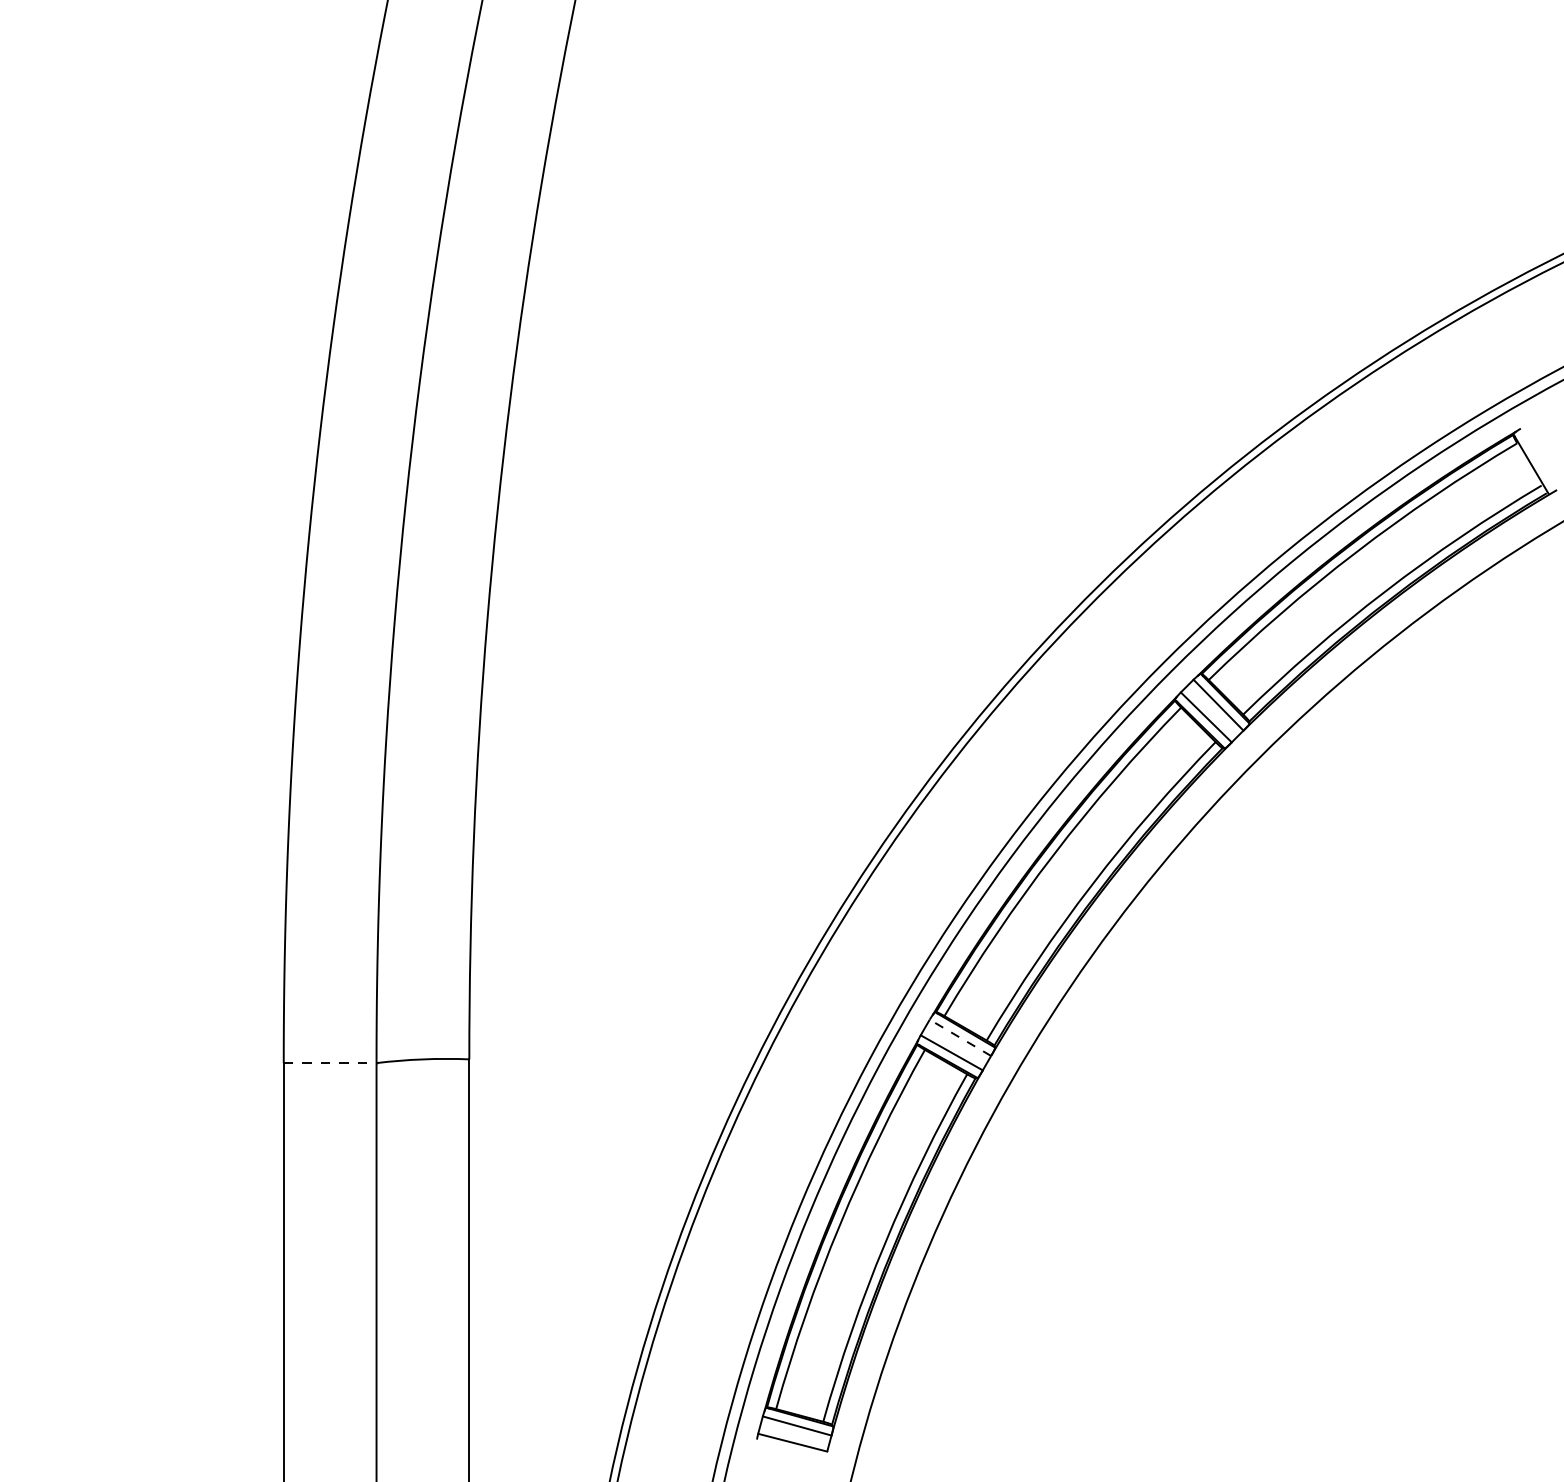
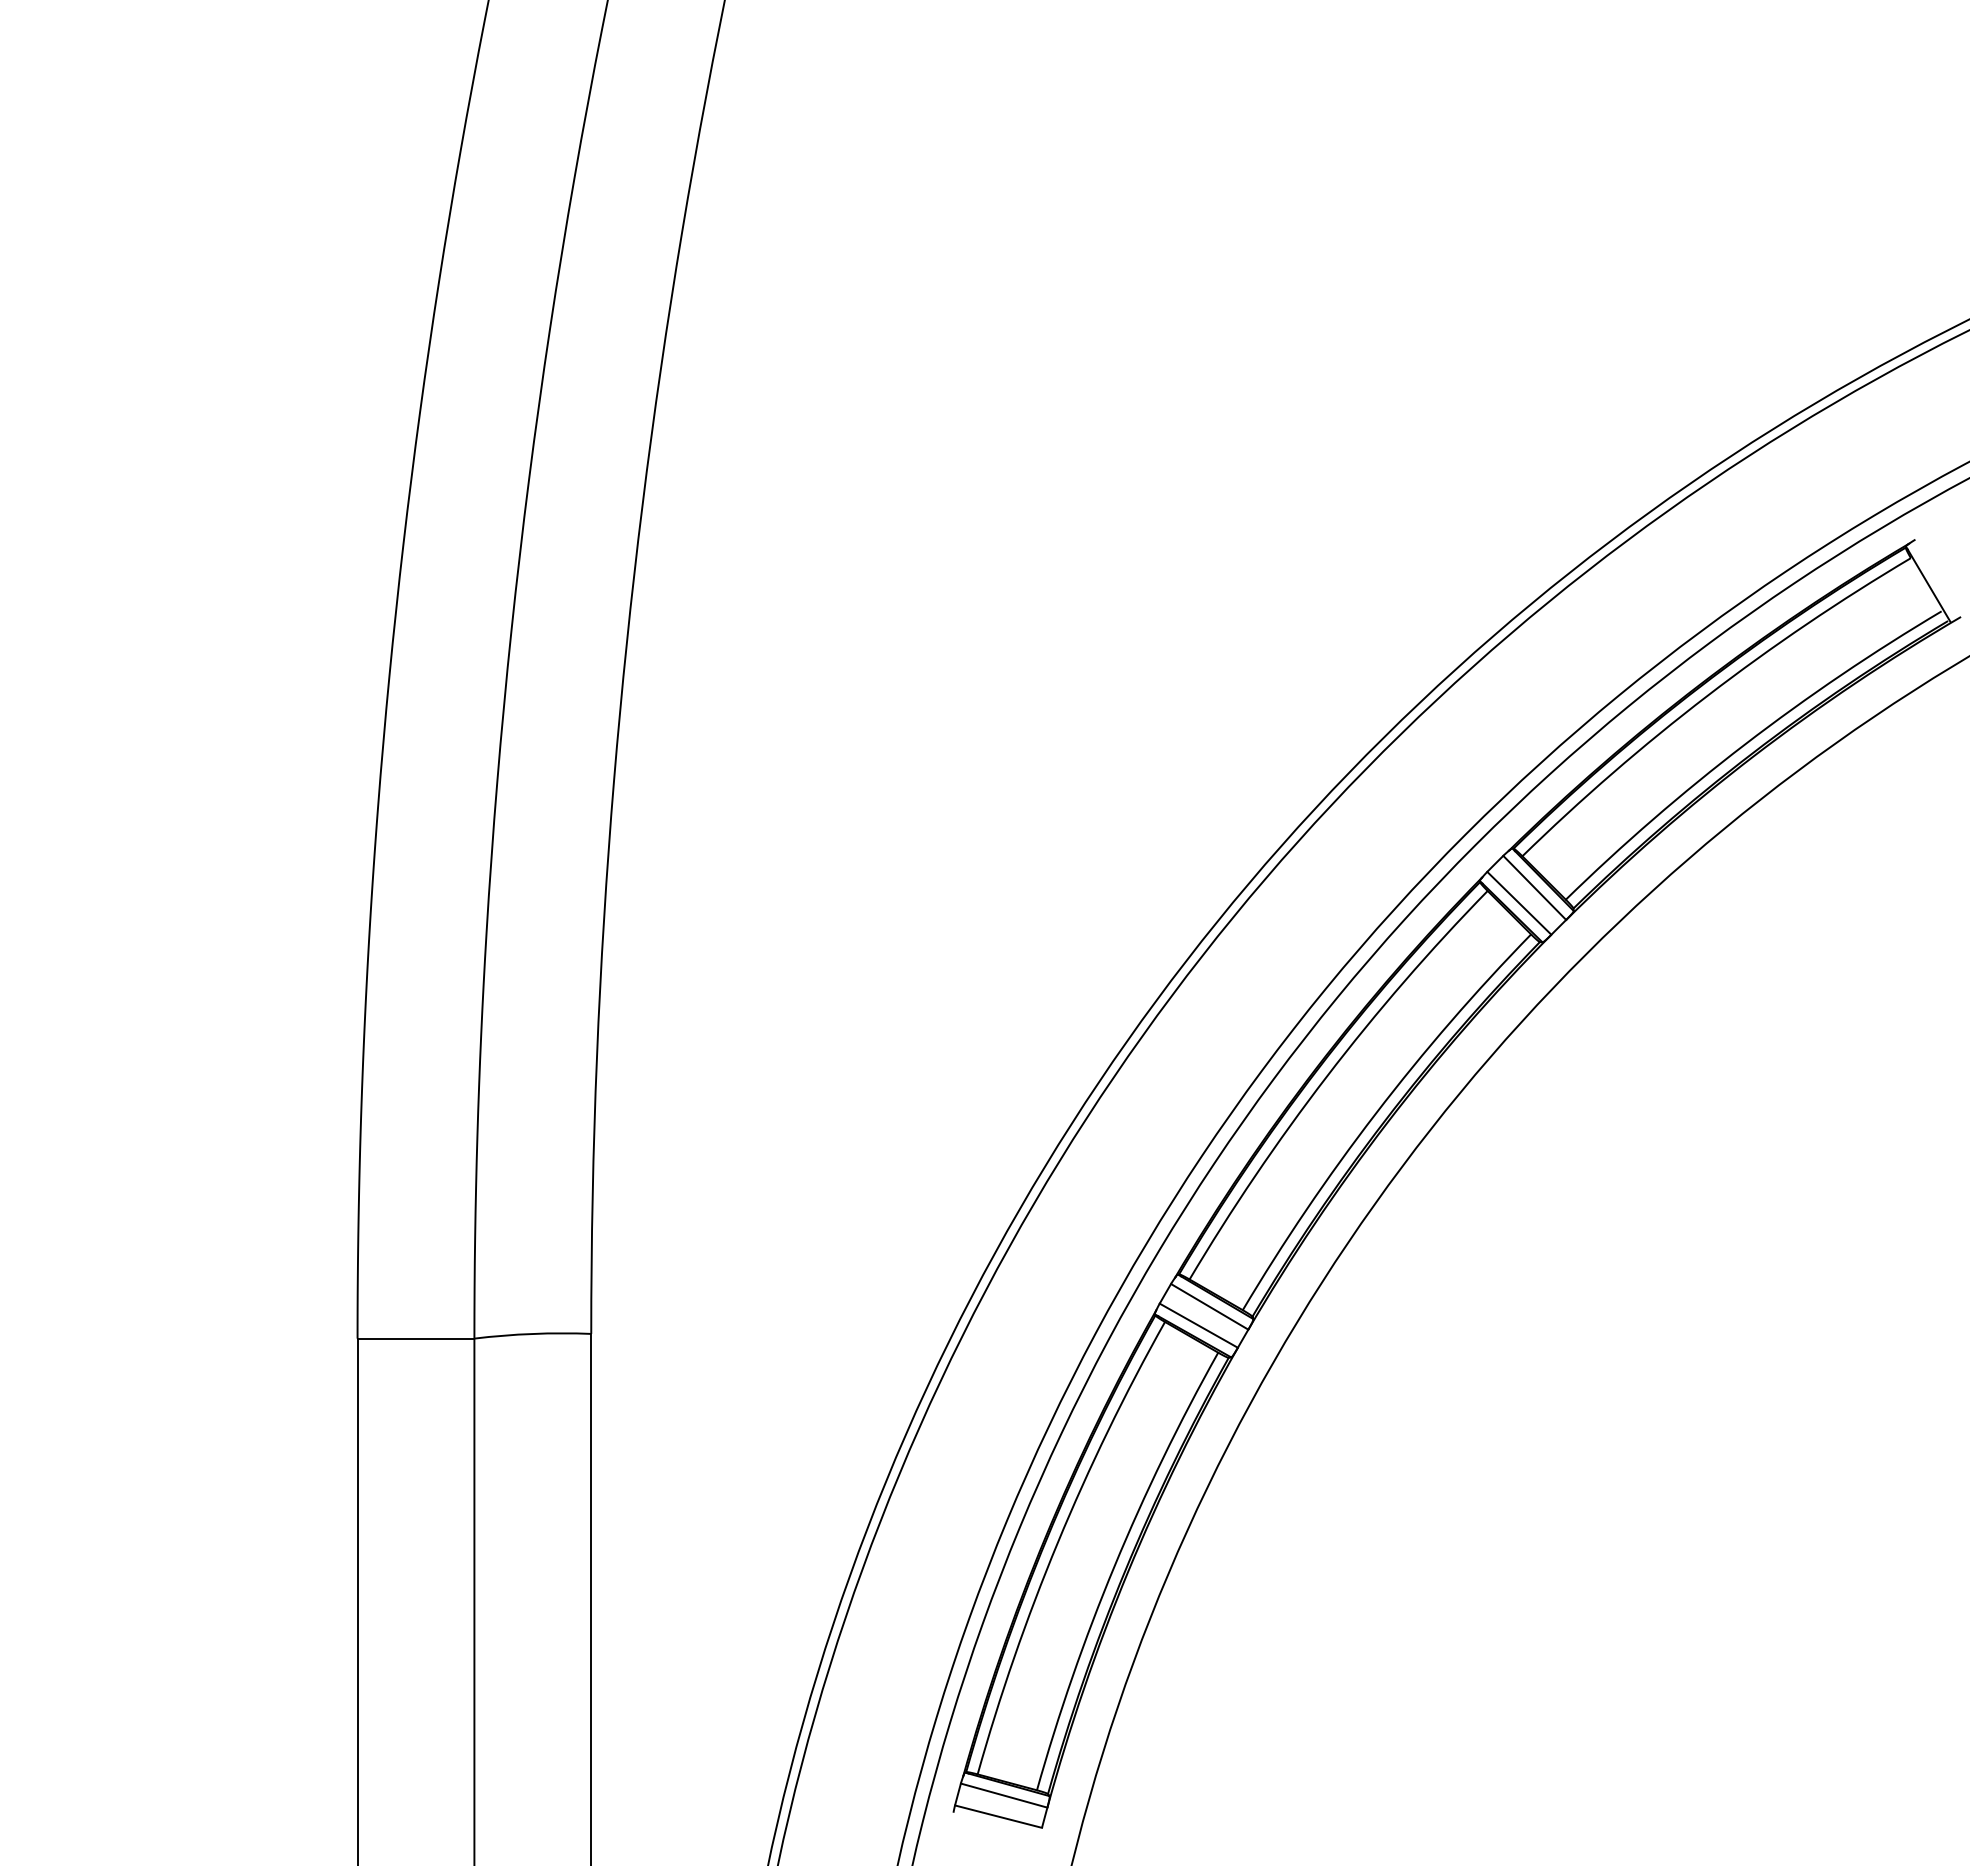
line: (960, 1037) -> (1209, 1306), dashed -> solid
line: (330, 1063) -> (416, 1338), dashed -> solid

